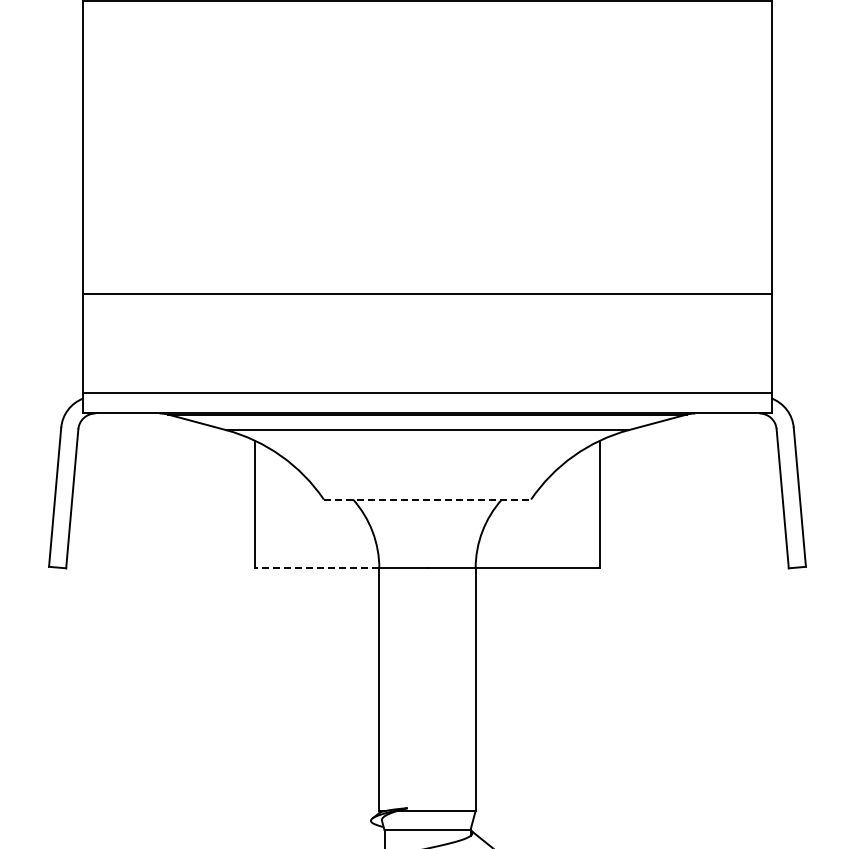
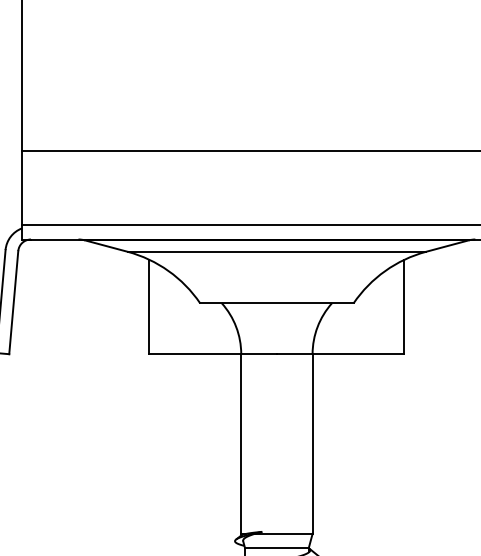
line: (427, 499) -> (276, 303), dashed -> solid
line: (317, 568) -> (195, 354), dashed -> solid

